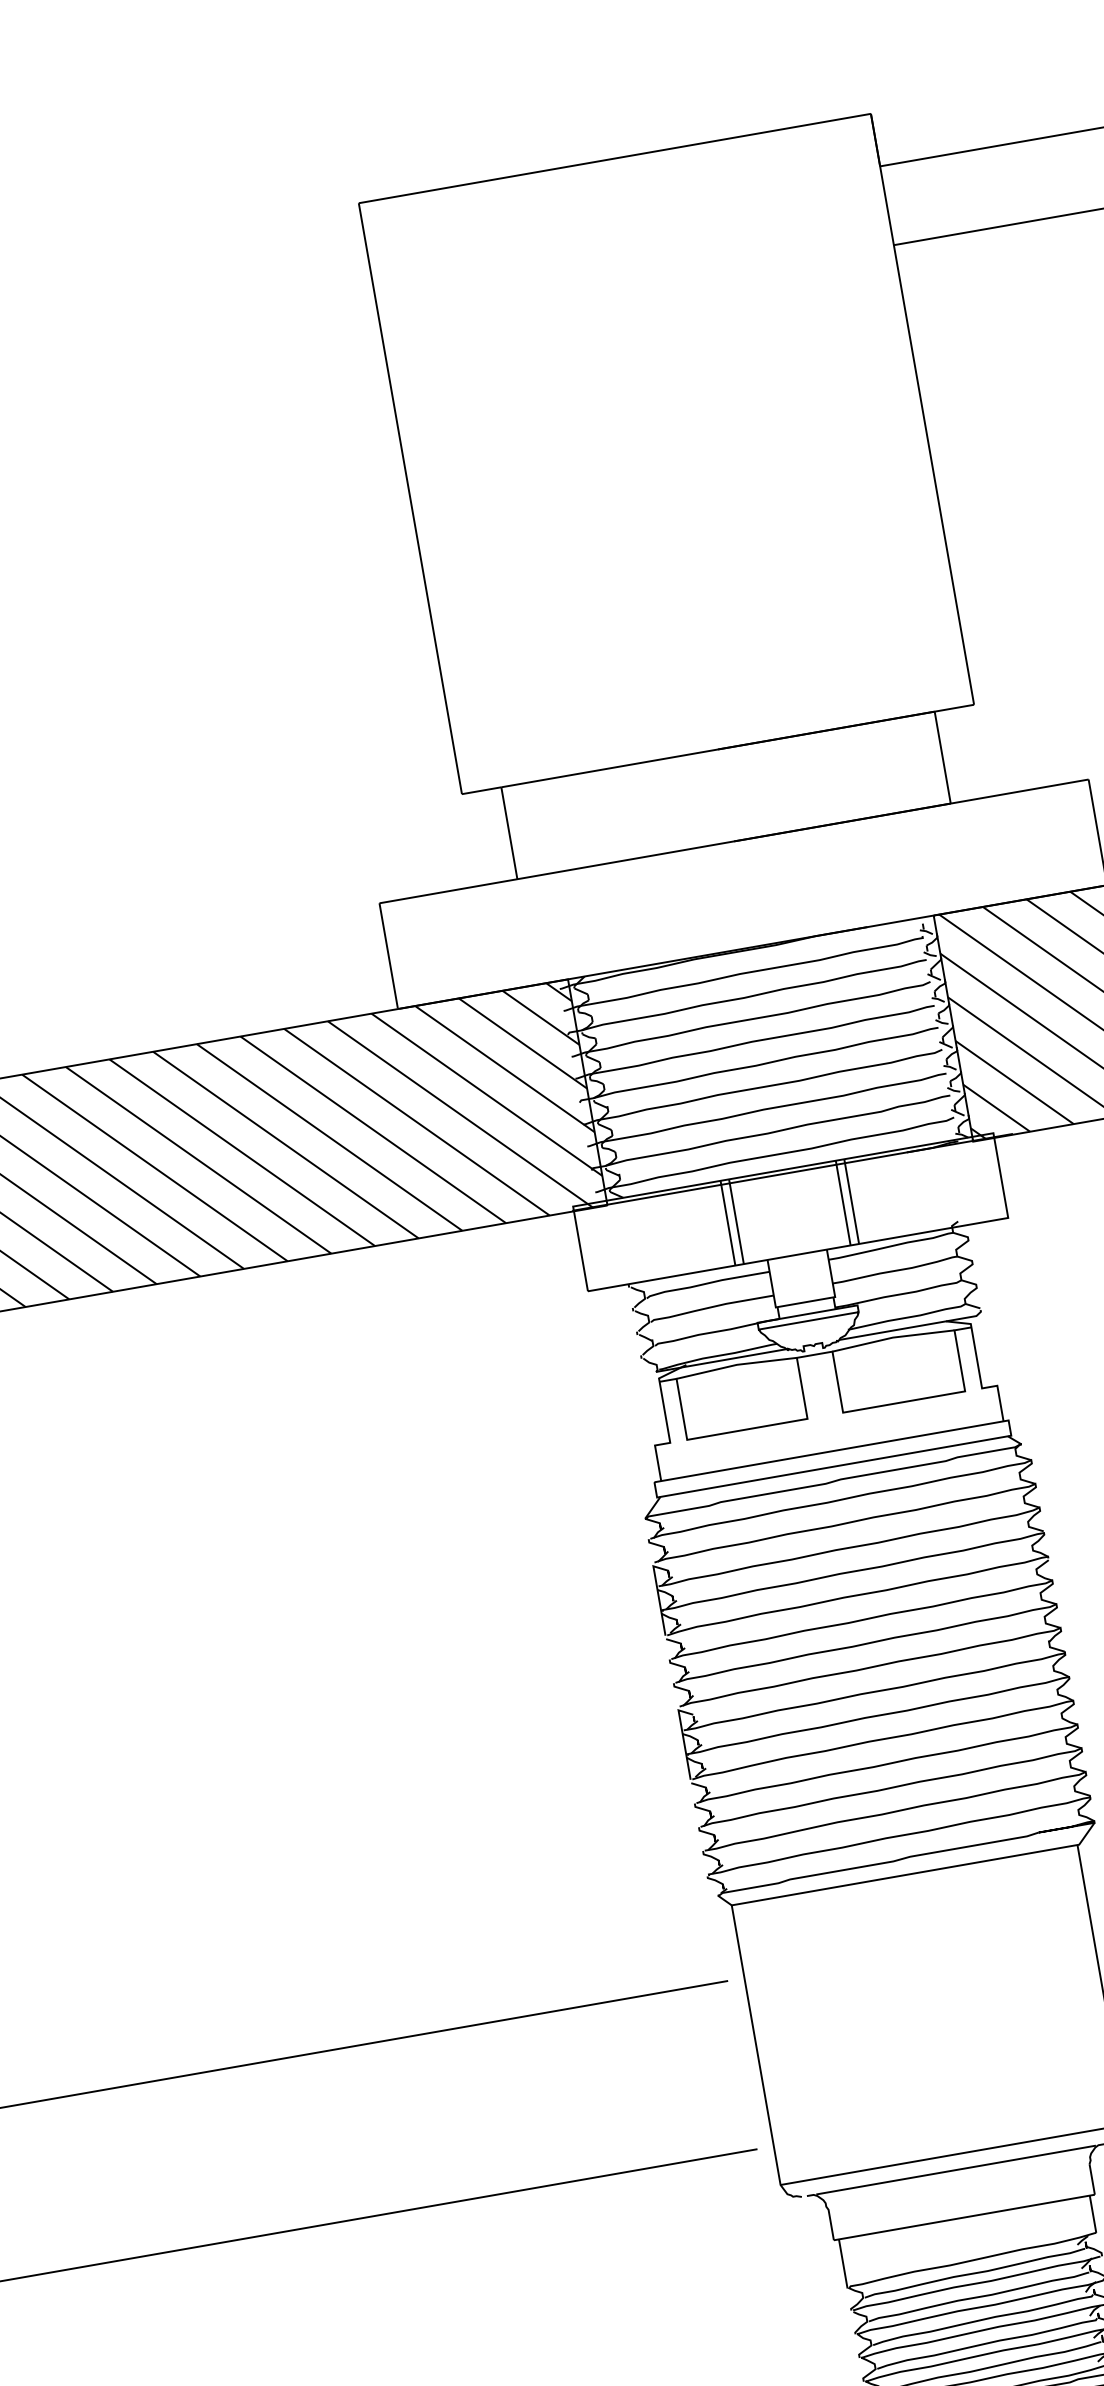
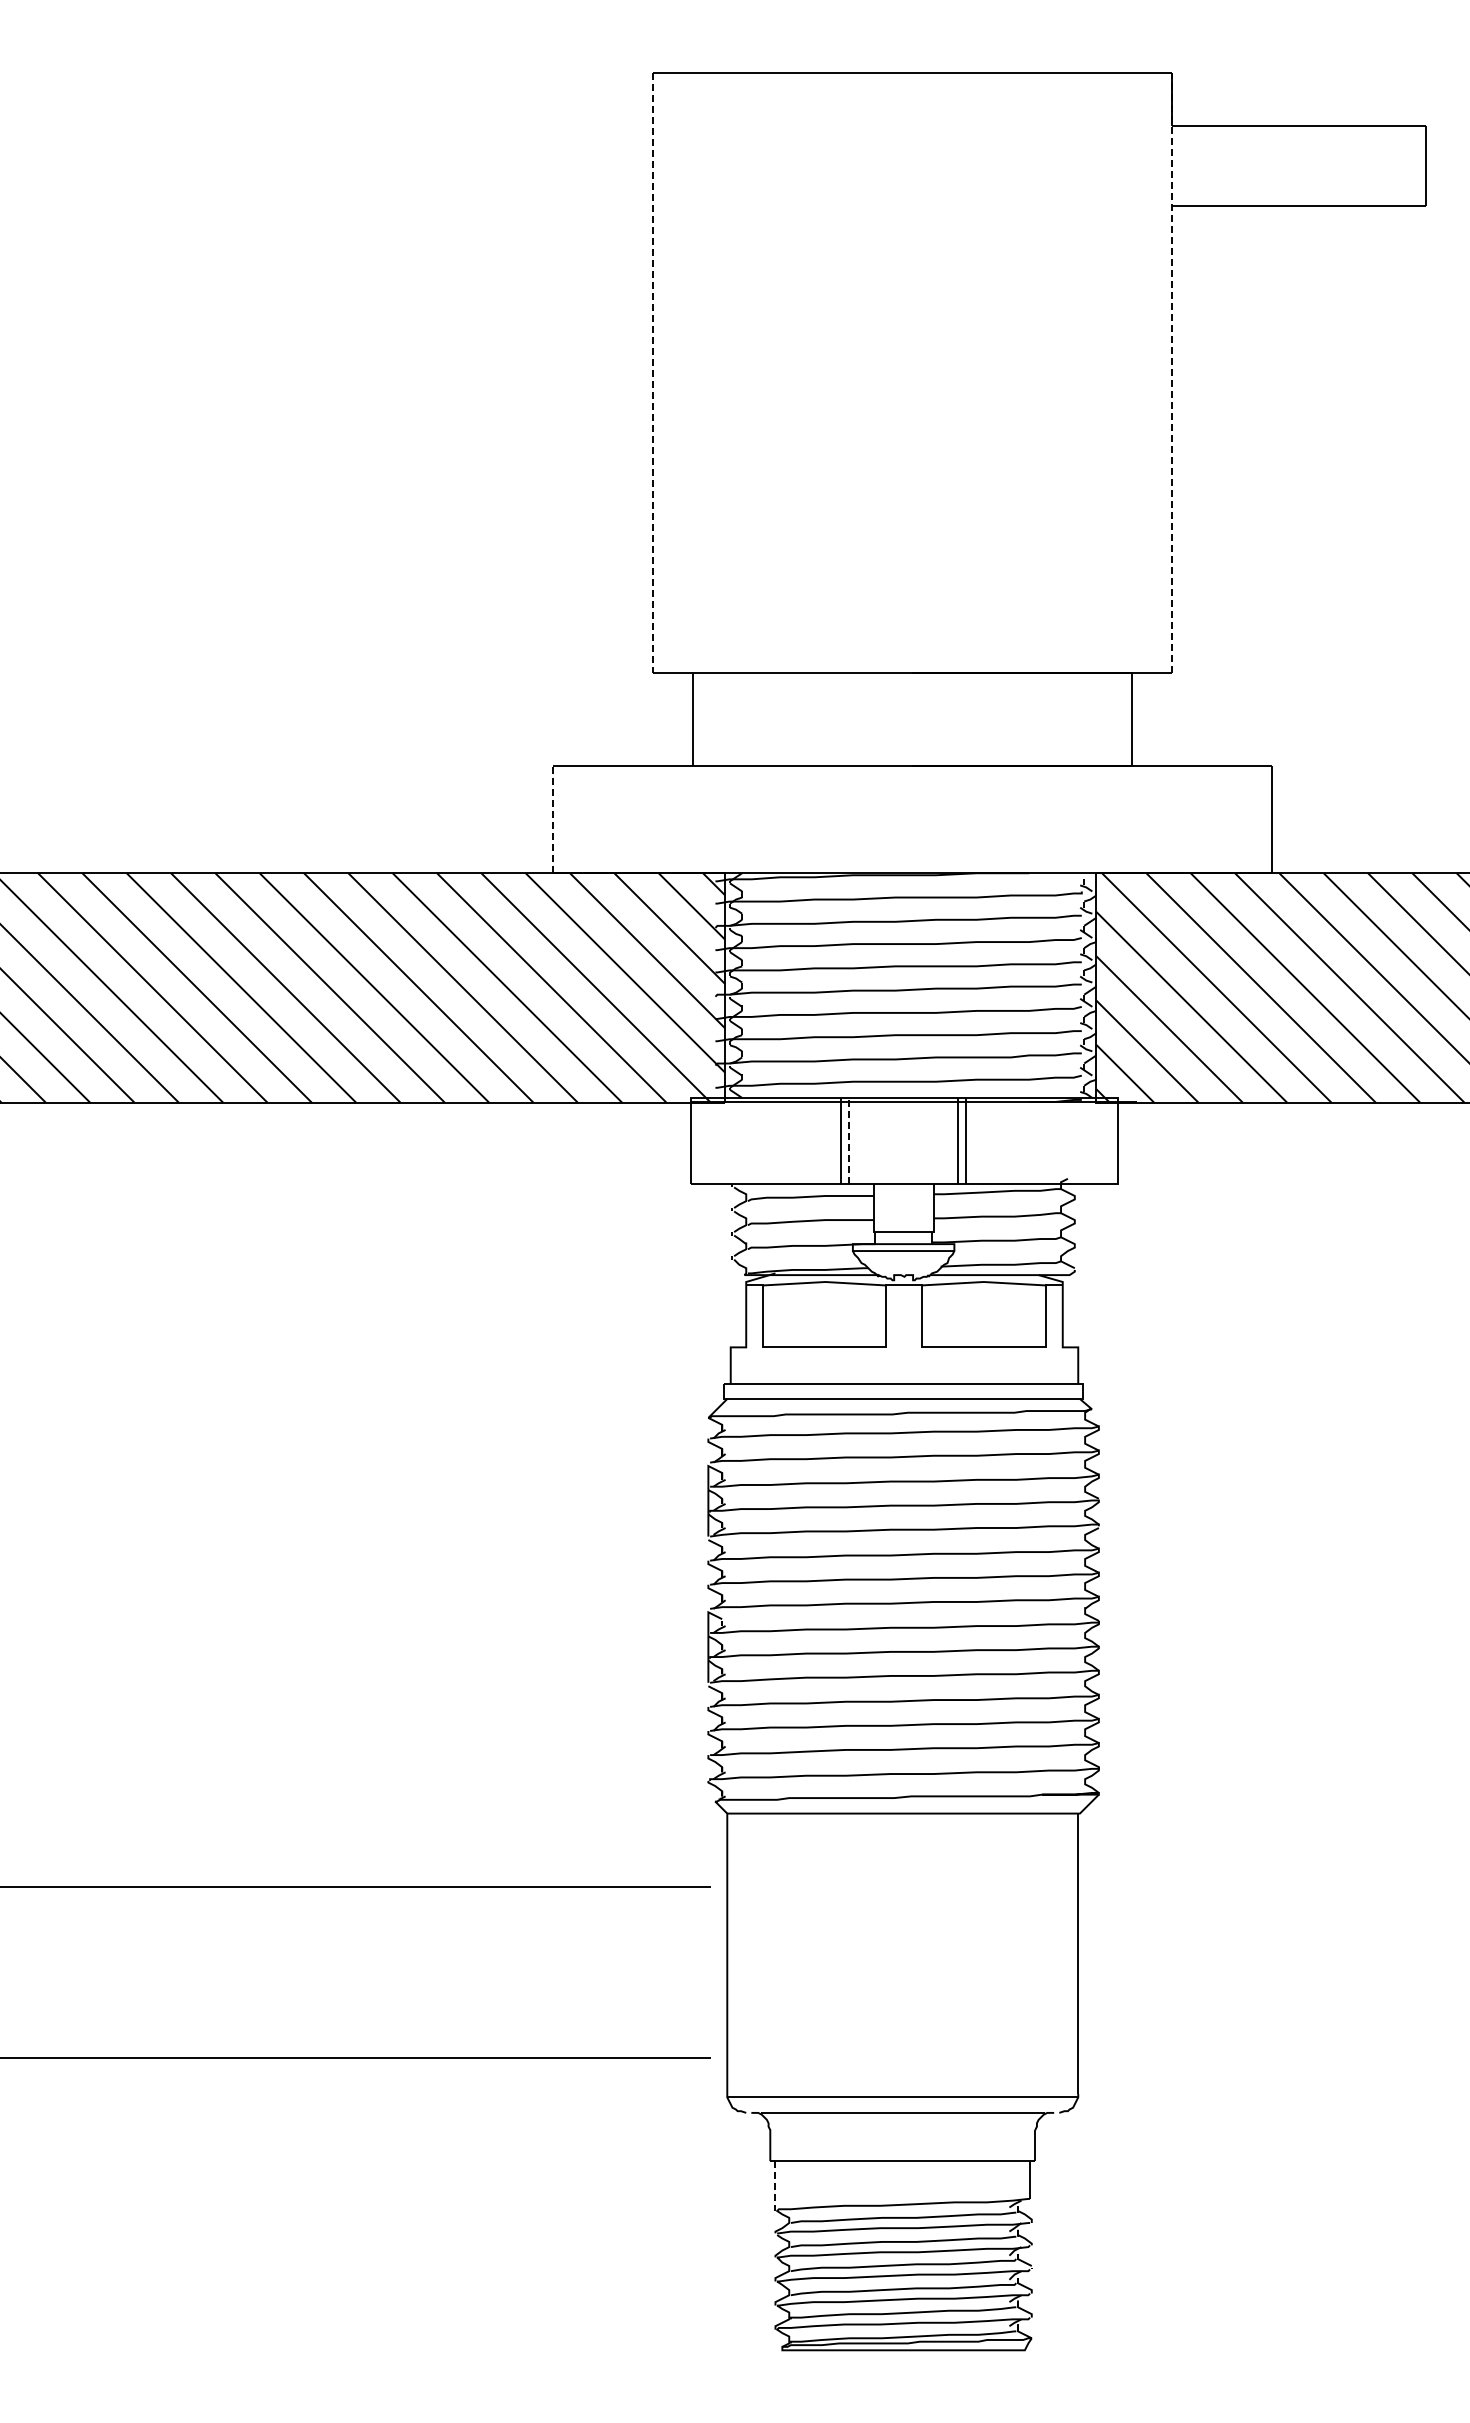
line: (922, 409) -> (1172, 372), solid -> dashed
line: (410, 498) -> (652, 372), solid -> dashed
line: (388, 955) -> (552, 818), solid -> dashed
line: (736, 1221) -> (849, 1140), solid -> dashed
line: (843, 2264) -> (775, 2186), solid -> dashed

